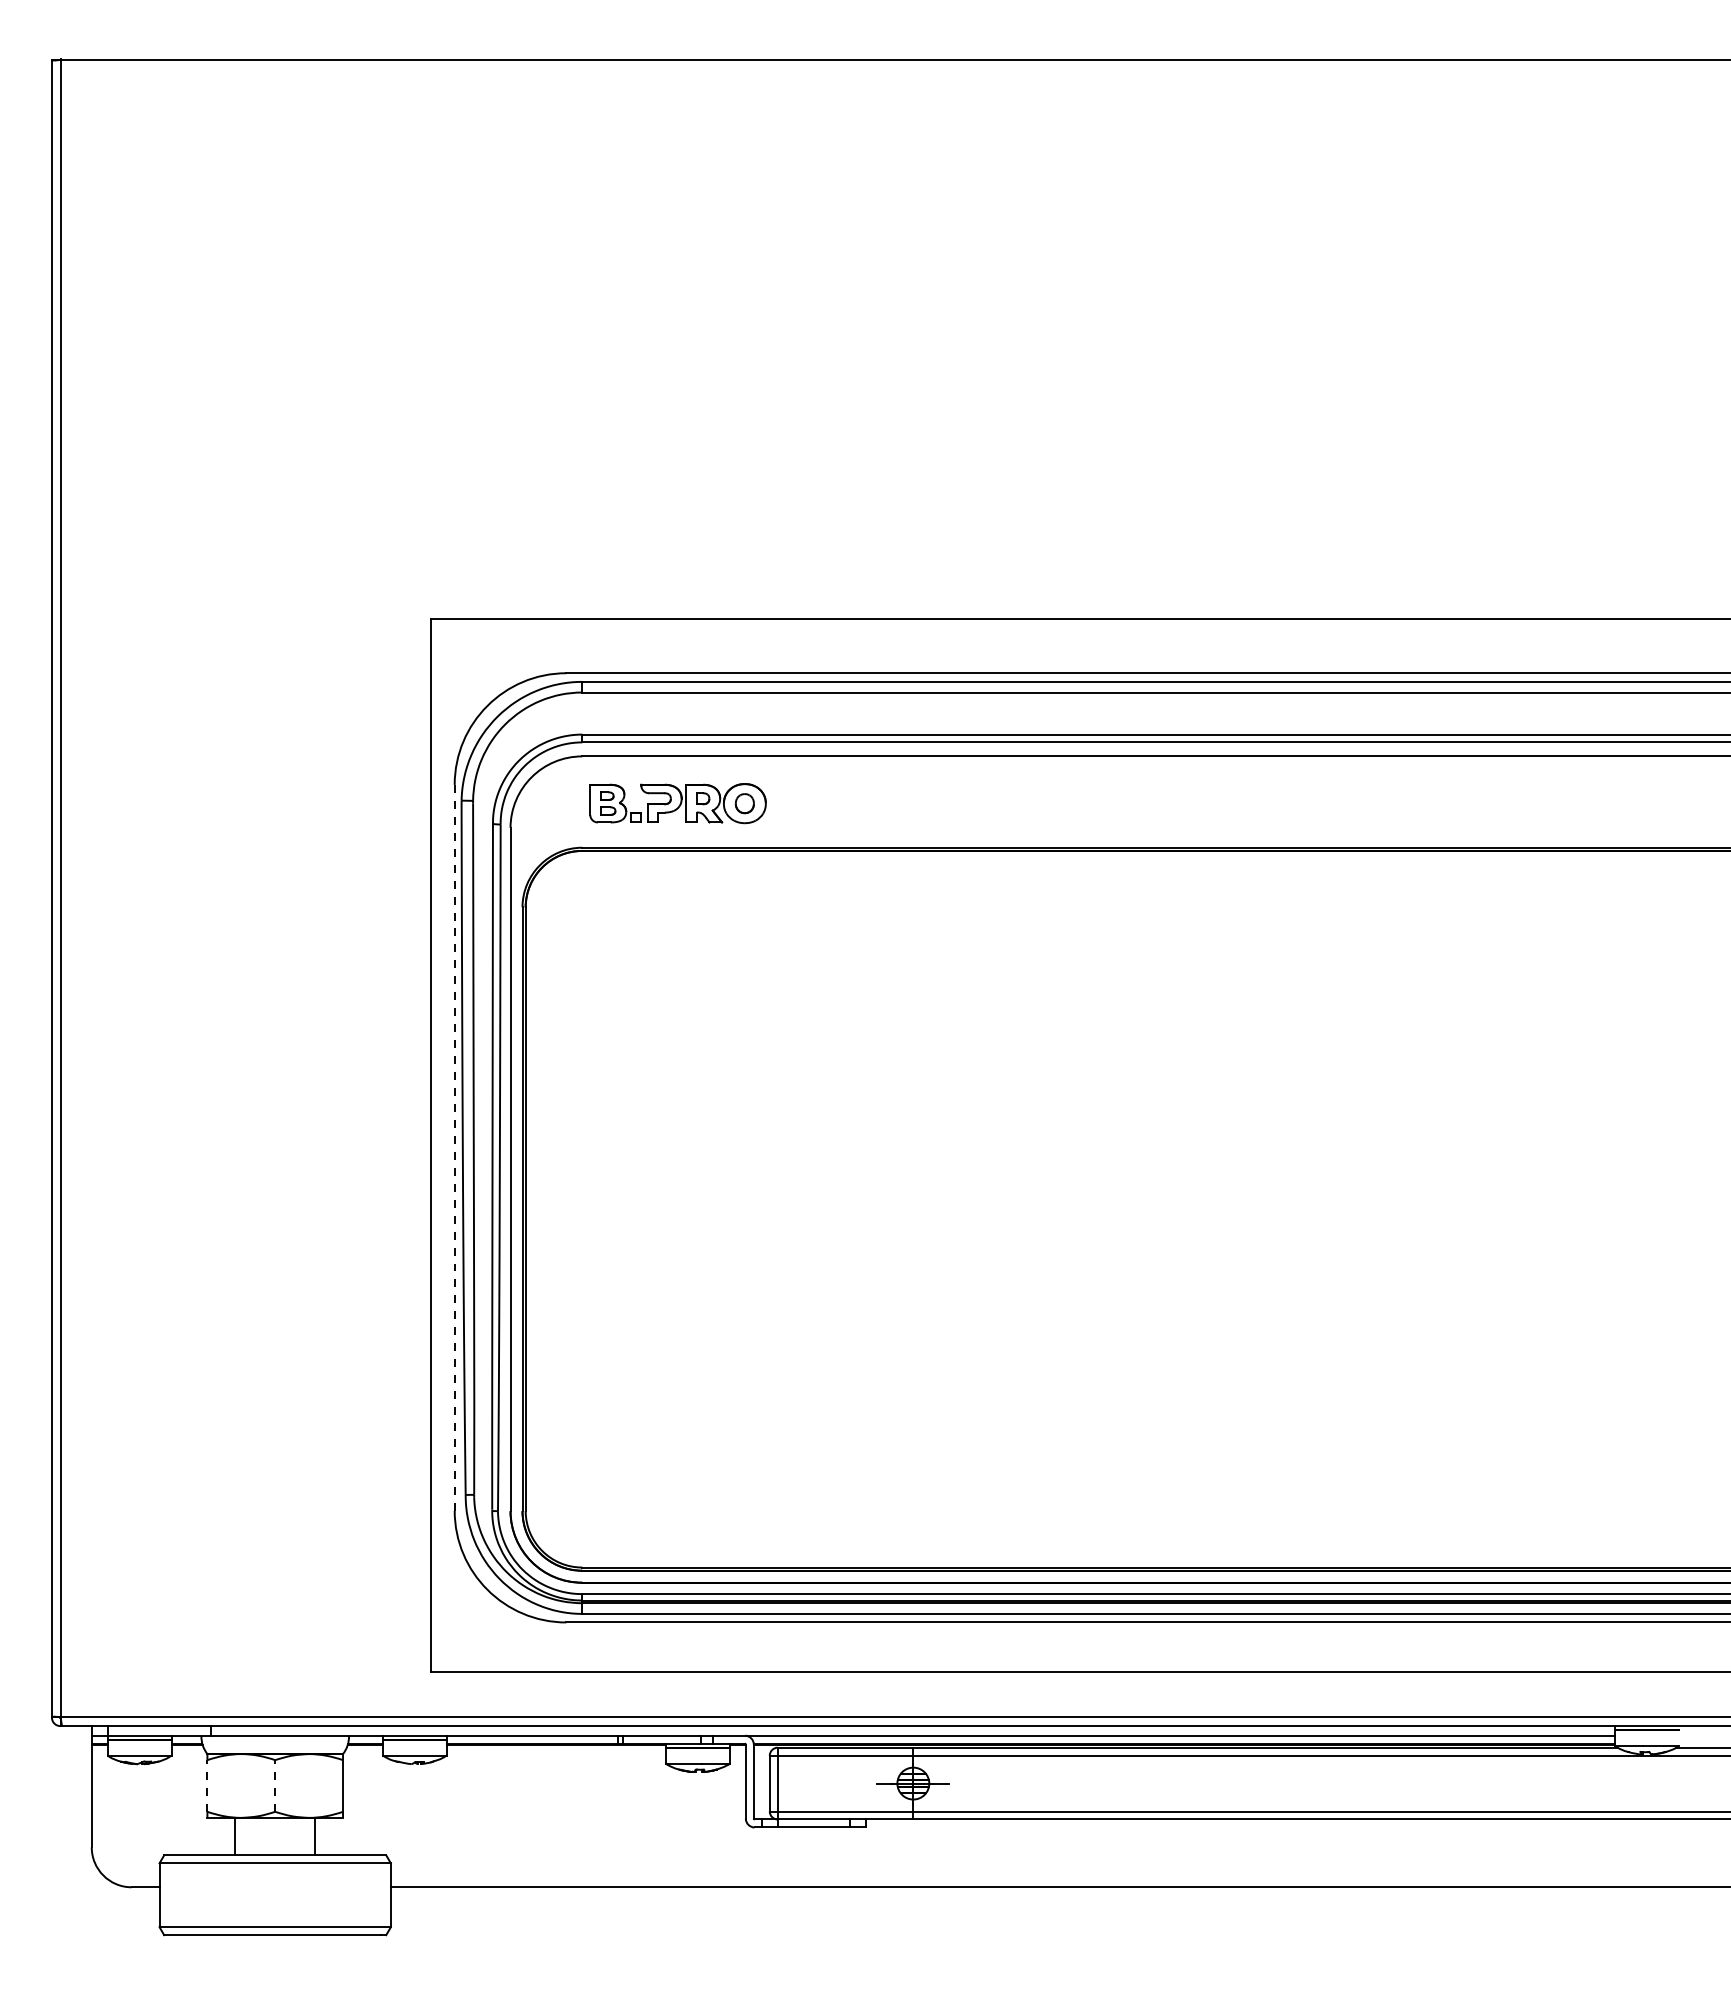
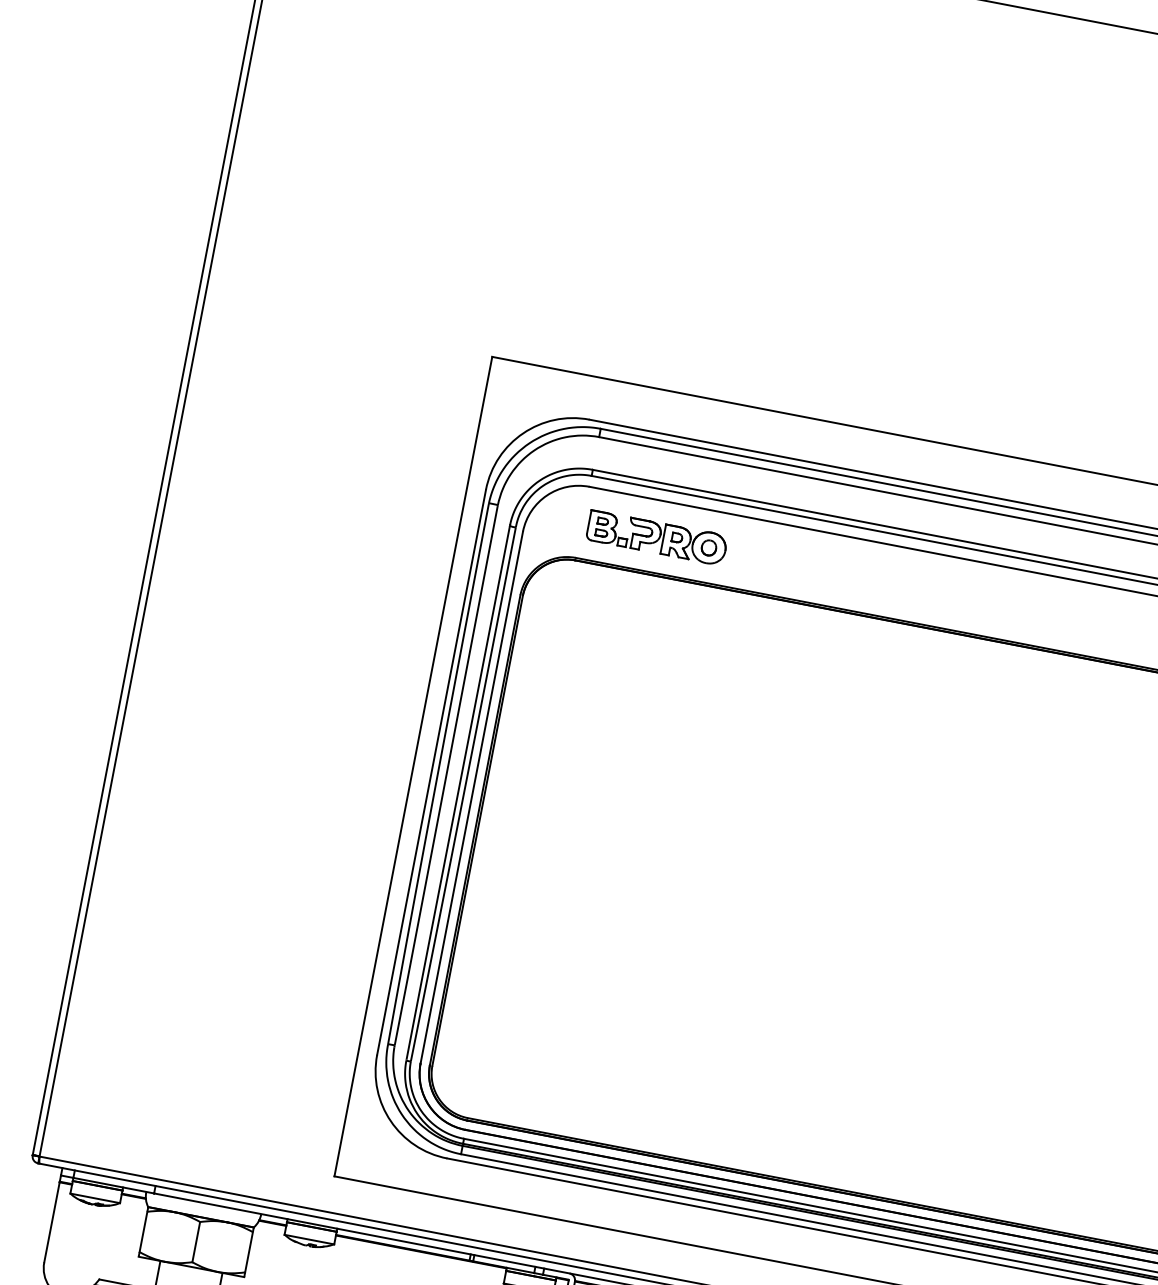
line: (454, 1147) -> (431, 772), dashed -> solid
line: (207, 1785) -> (143, 1231), dashed -> solid
line: (275, 1785) -> (196, 1241), dashed -> solid

